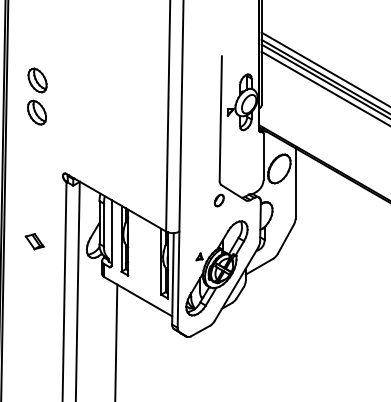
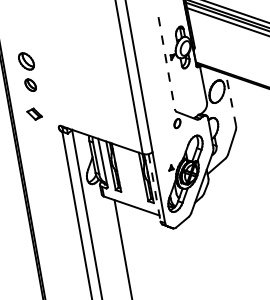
part: (36, 112) -> (30, 85), size x0.7
line: (220, 119) -> (166, 63), solid -> dashed
line: (295, 182) -> (230, 99), solid -> dashed
part: (34, 241) -> (34, 114), moved
line: (172, 278) -> (154, 187), solid -> dashed

